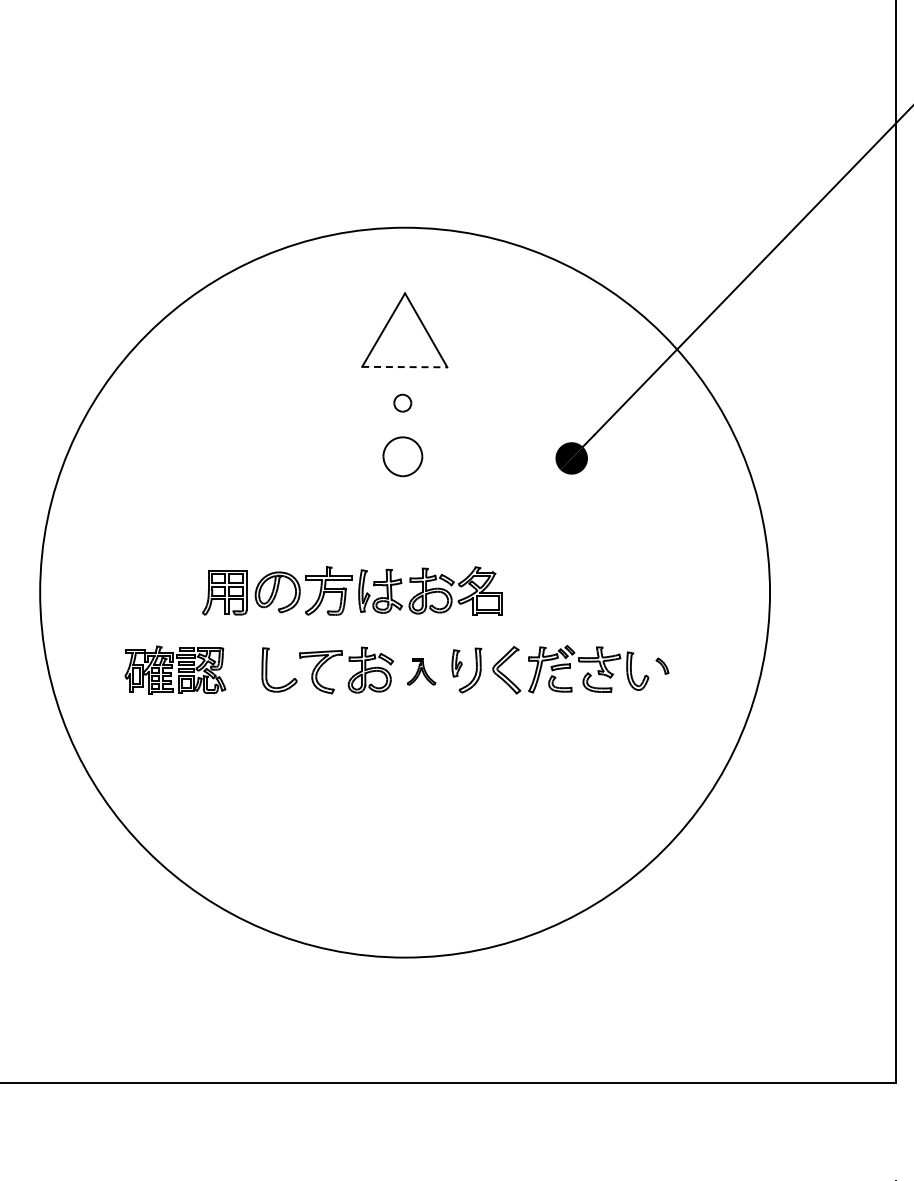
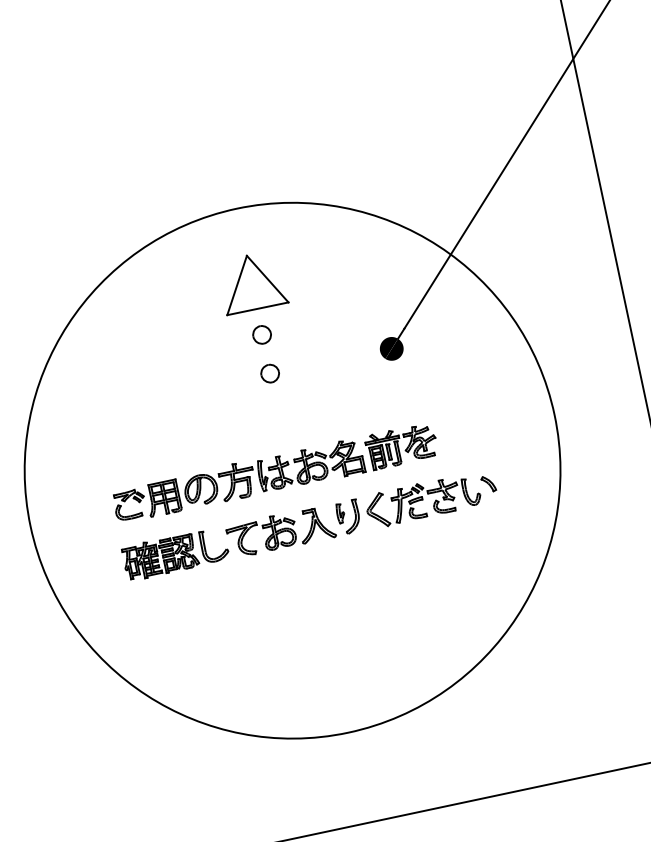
line: (404, 367) -> (257, 309), dashed -> solid
part: (402, 403) -> (261, 335), size x1.43
part: (402, 457) -> (270, 374), size x0.62
part: (173, 586) -> (125, 501), added
part: (557, 590) -> (401, 445), added
part: (662, 666) -> (488, 484), size x1.43
part: (175, 669) -> (160, 556), moved
part: (421, 671) -> (316, 524), size x1.67

